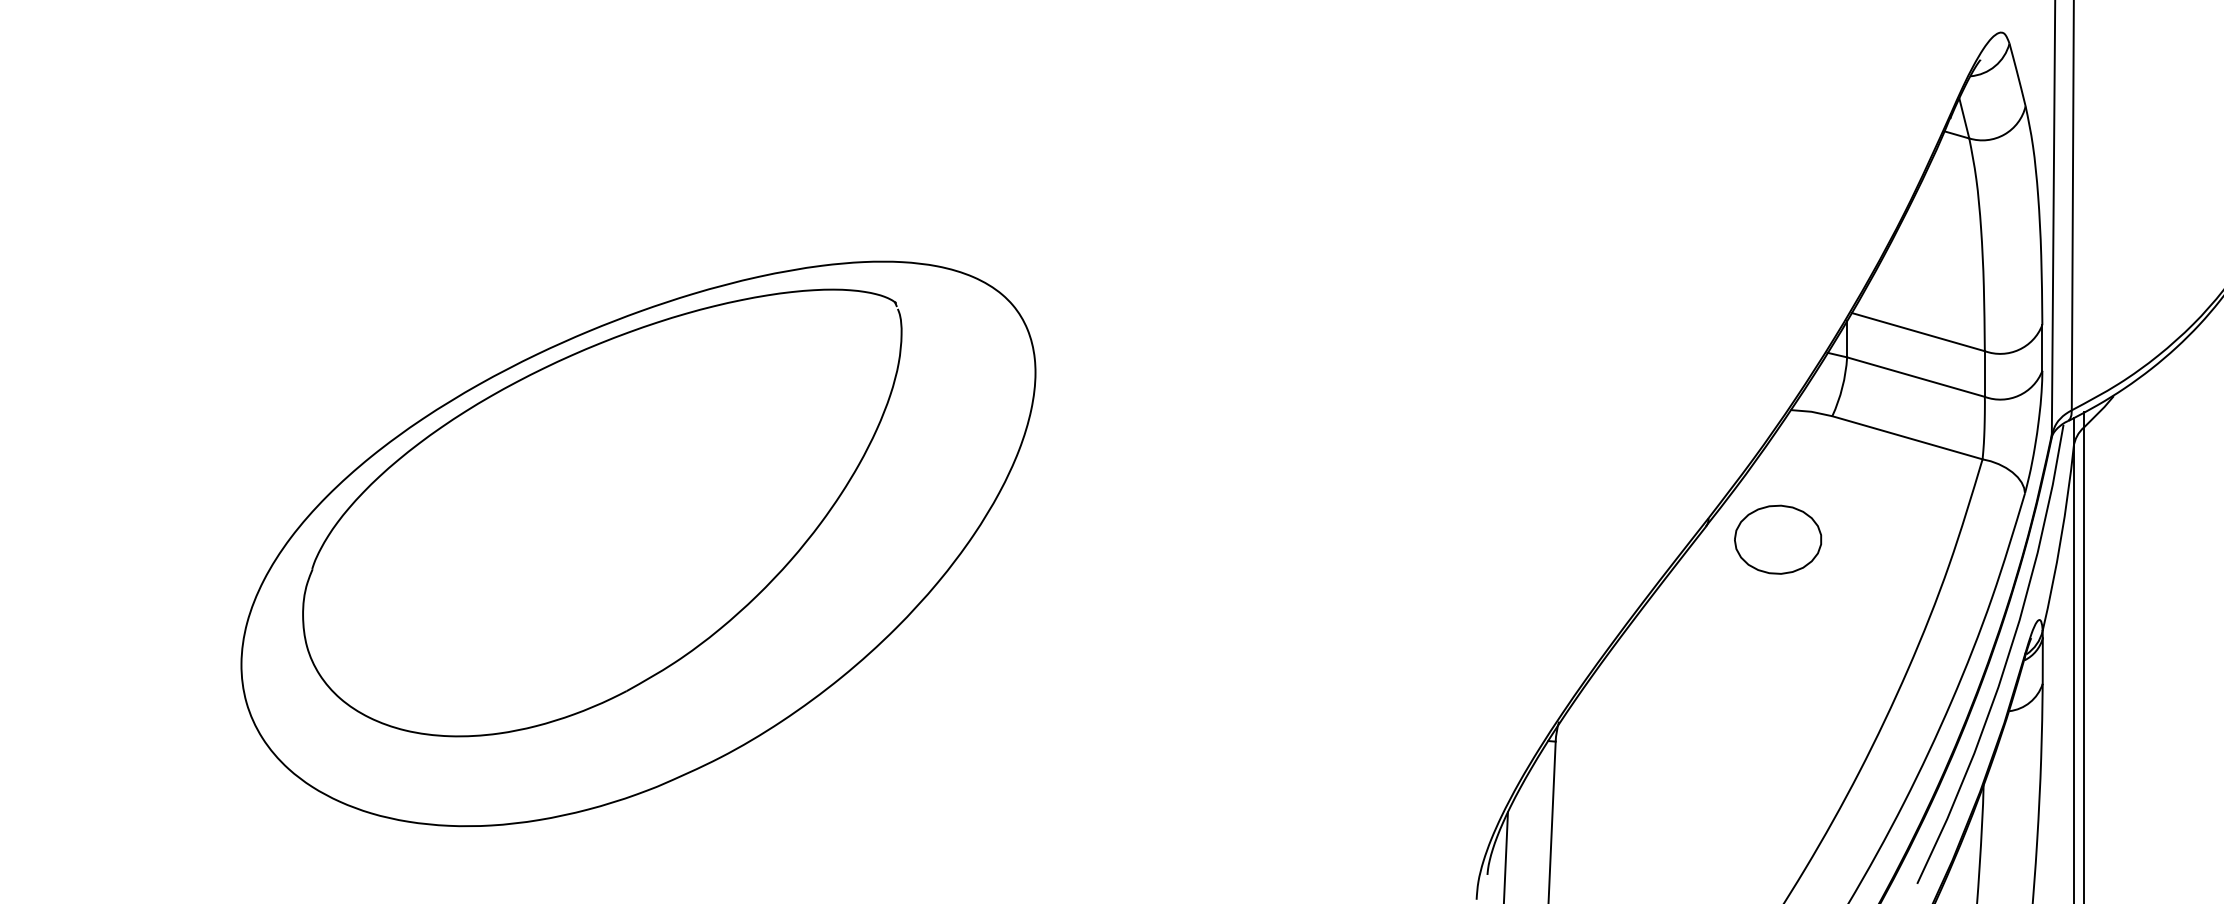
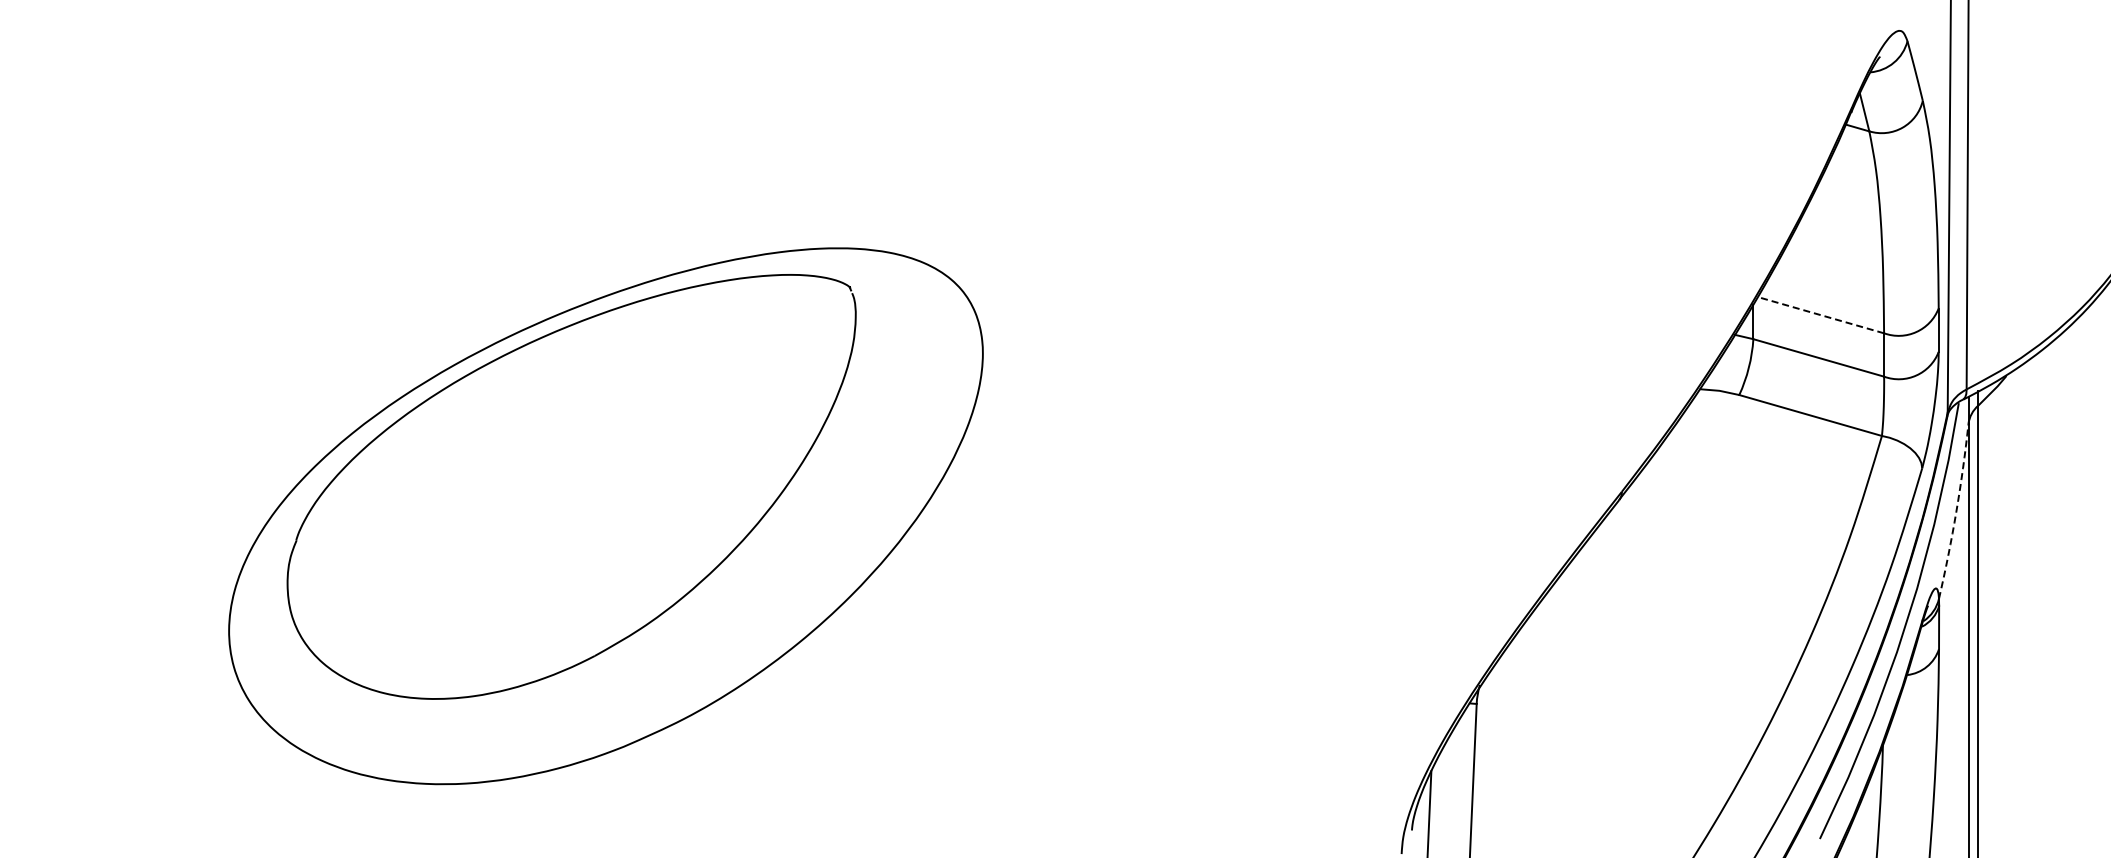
line: (1917, 332) -> (1820, 315), solid -> dashed
arc: (2061, 538) -> (1956, 511), solid -> dashed
part: (1777, 539) -> (1687, 512), removed

